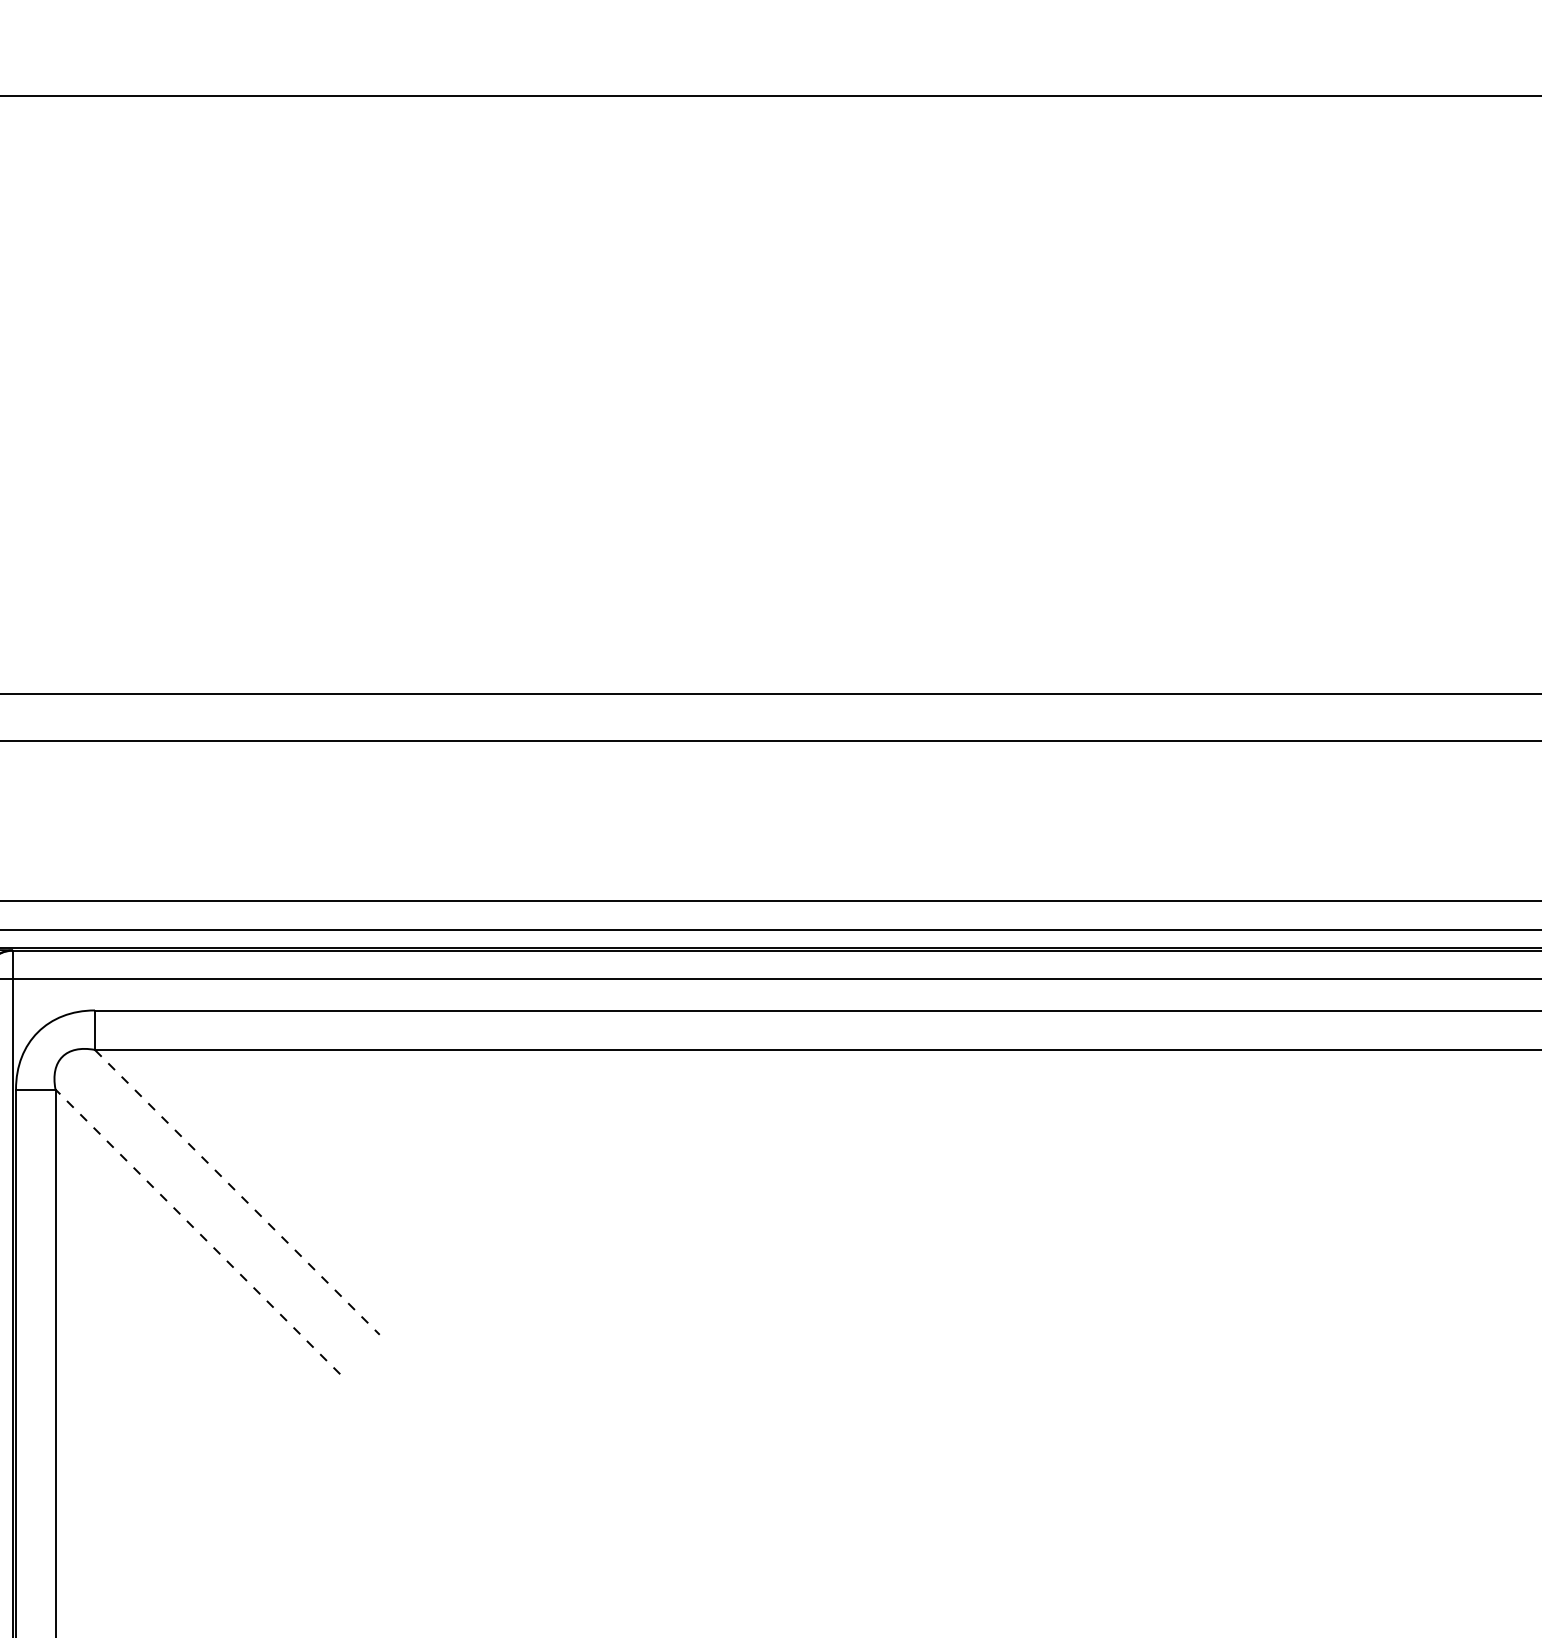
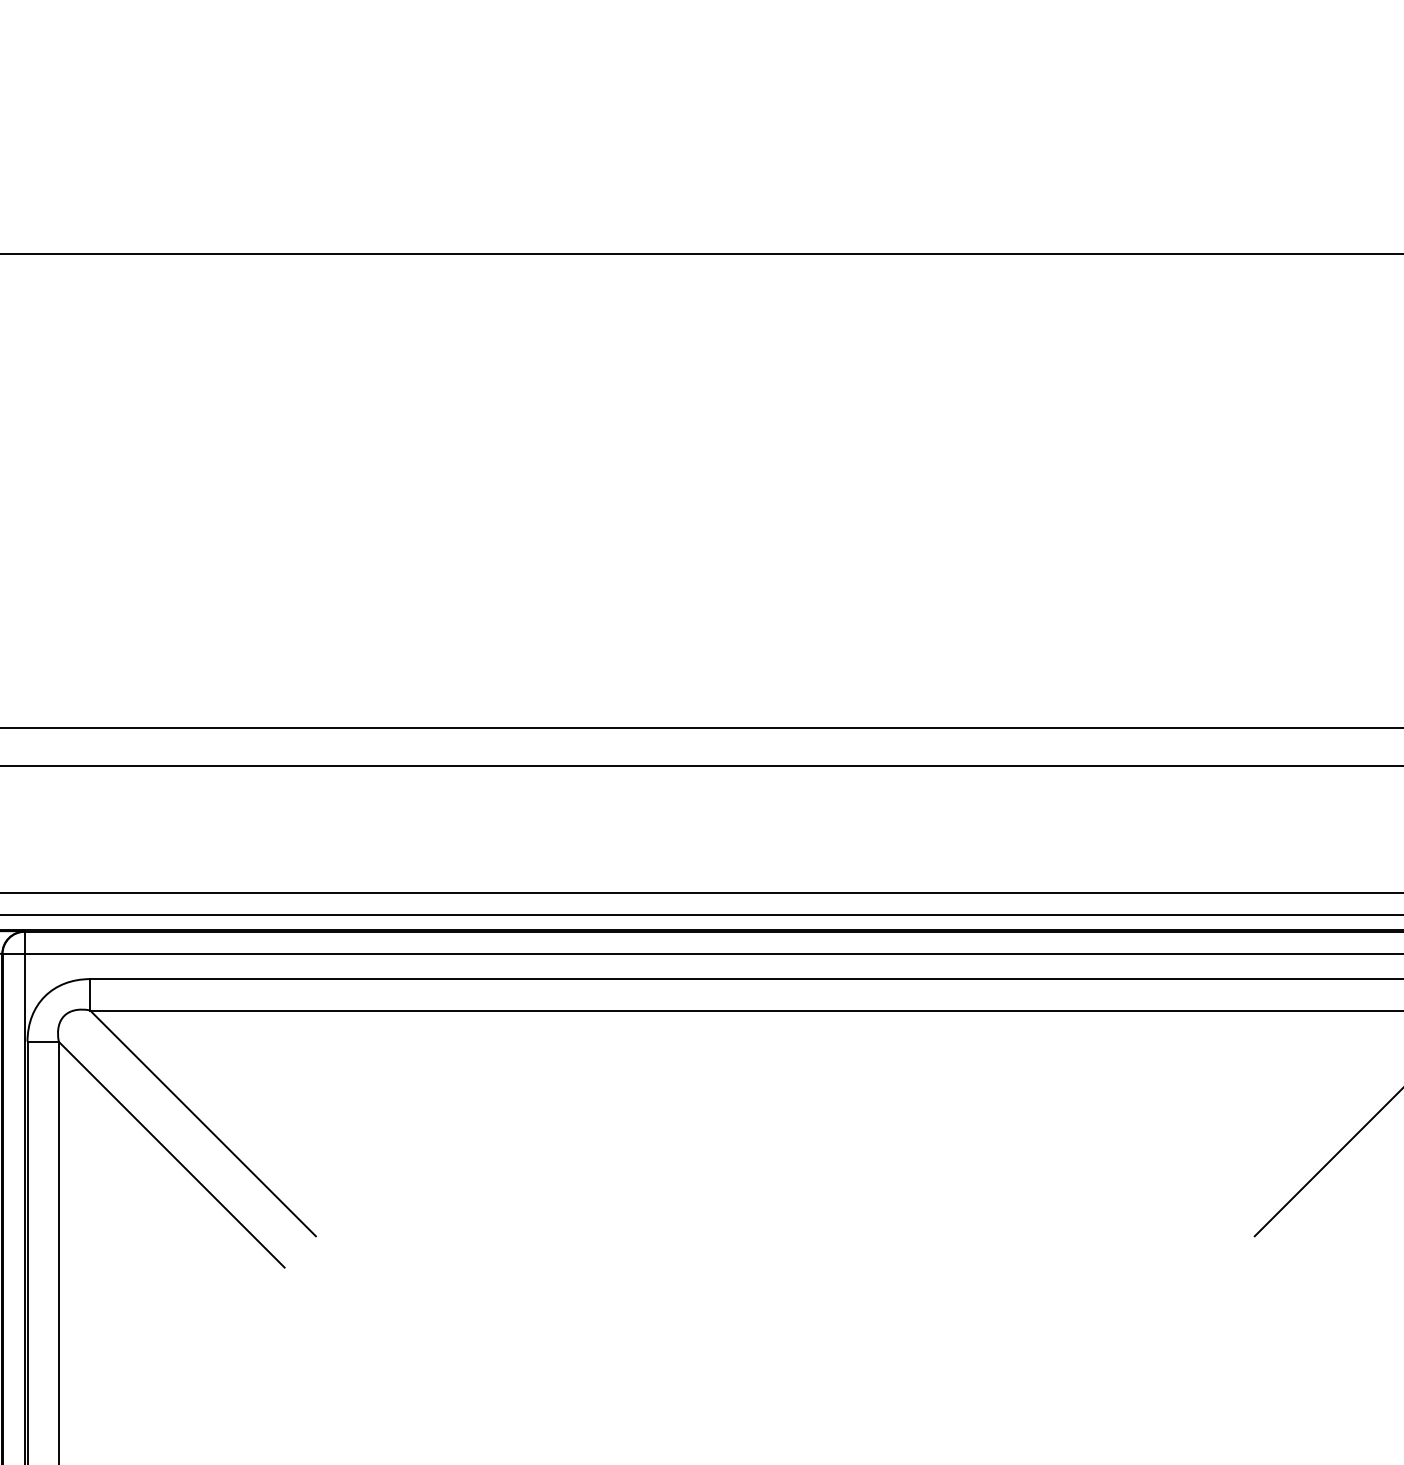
line: (237, 1192) -> (203, 1123), dashed -> solid
line: (197, 1231) -> (171, 1154), dashed -> solid

